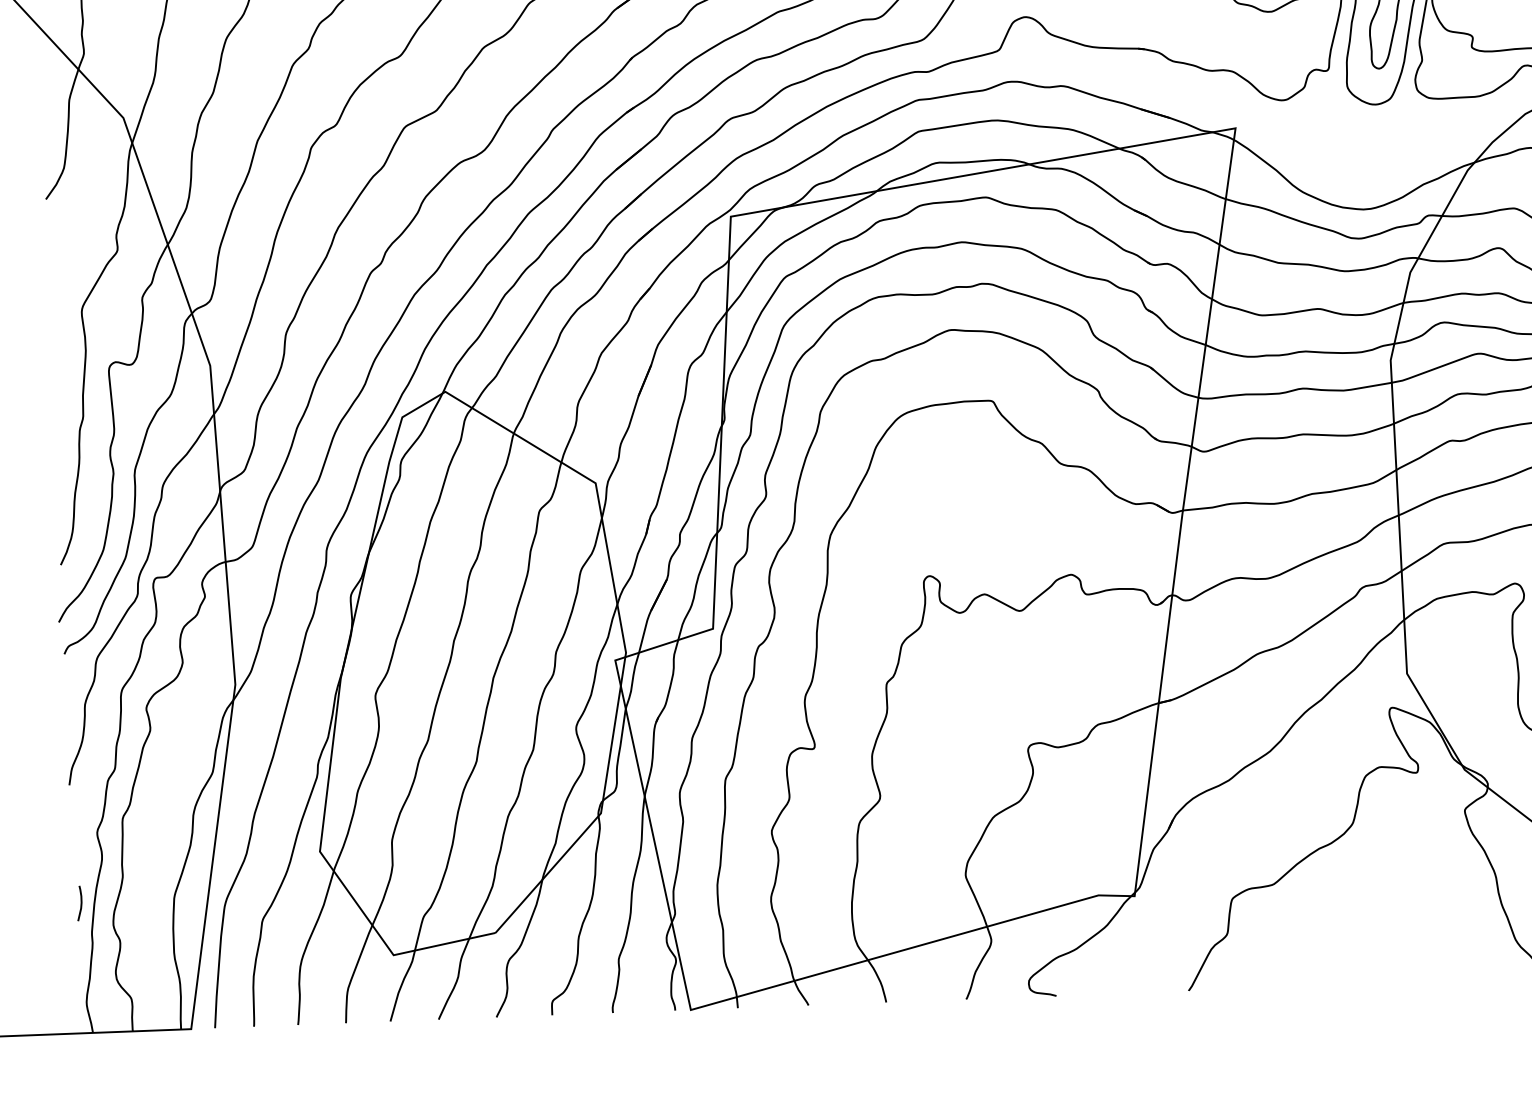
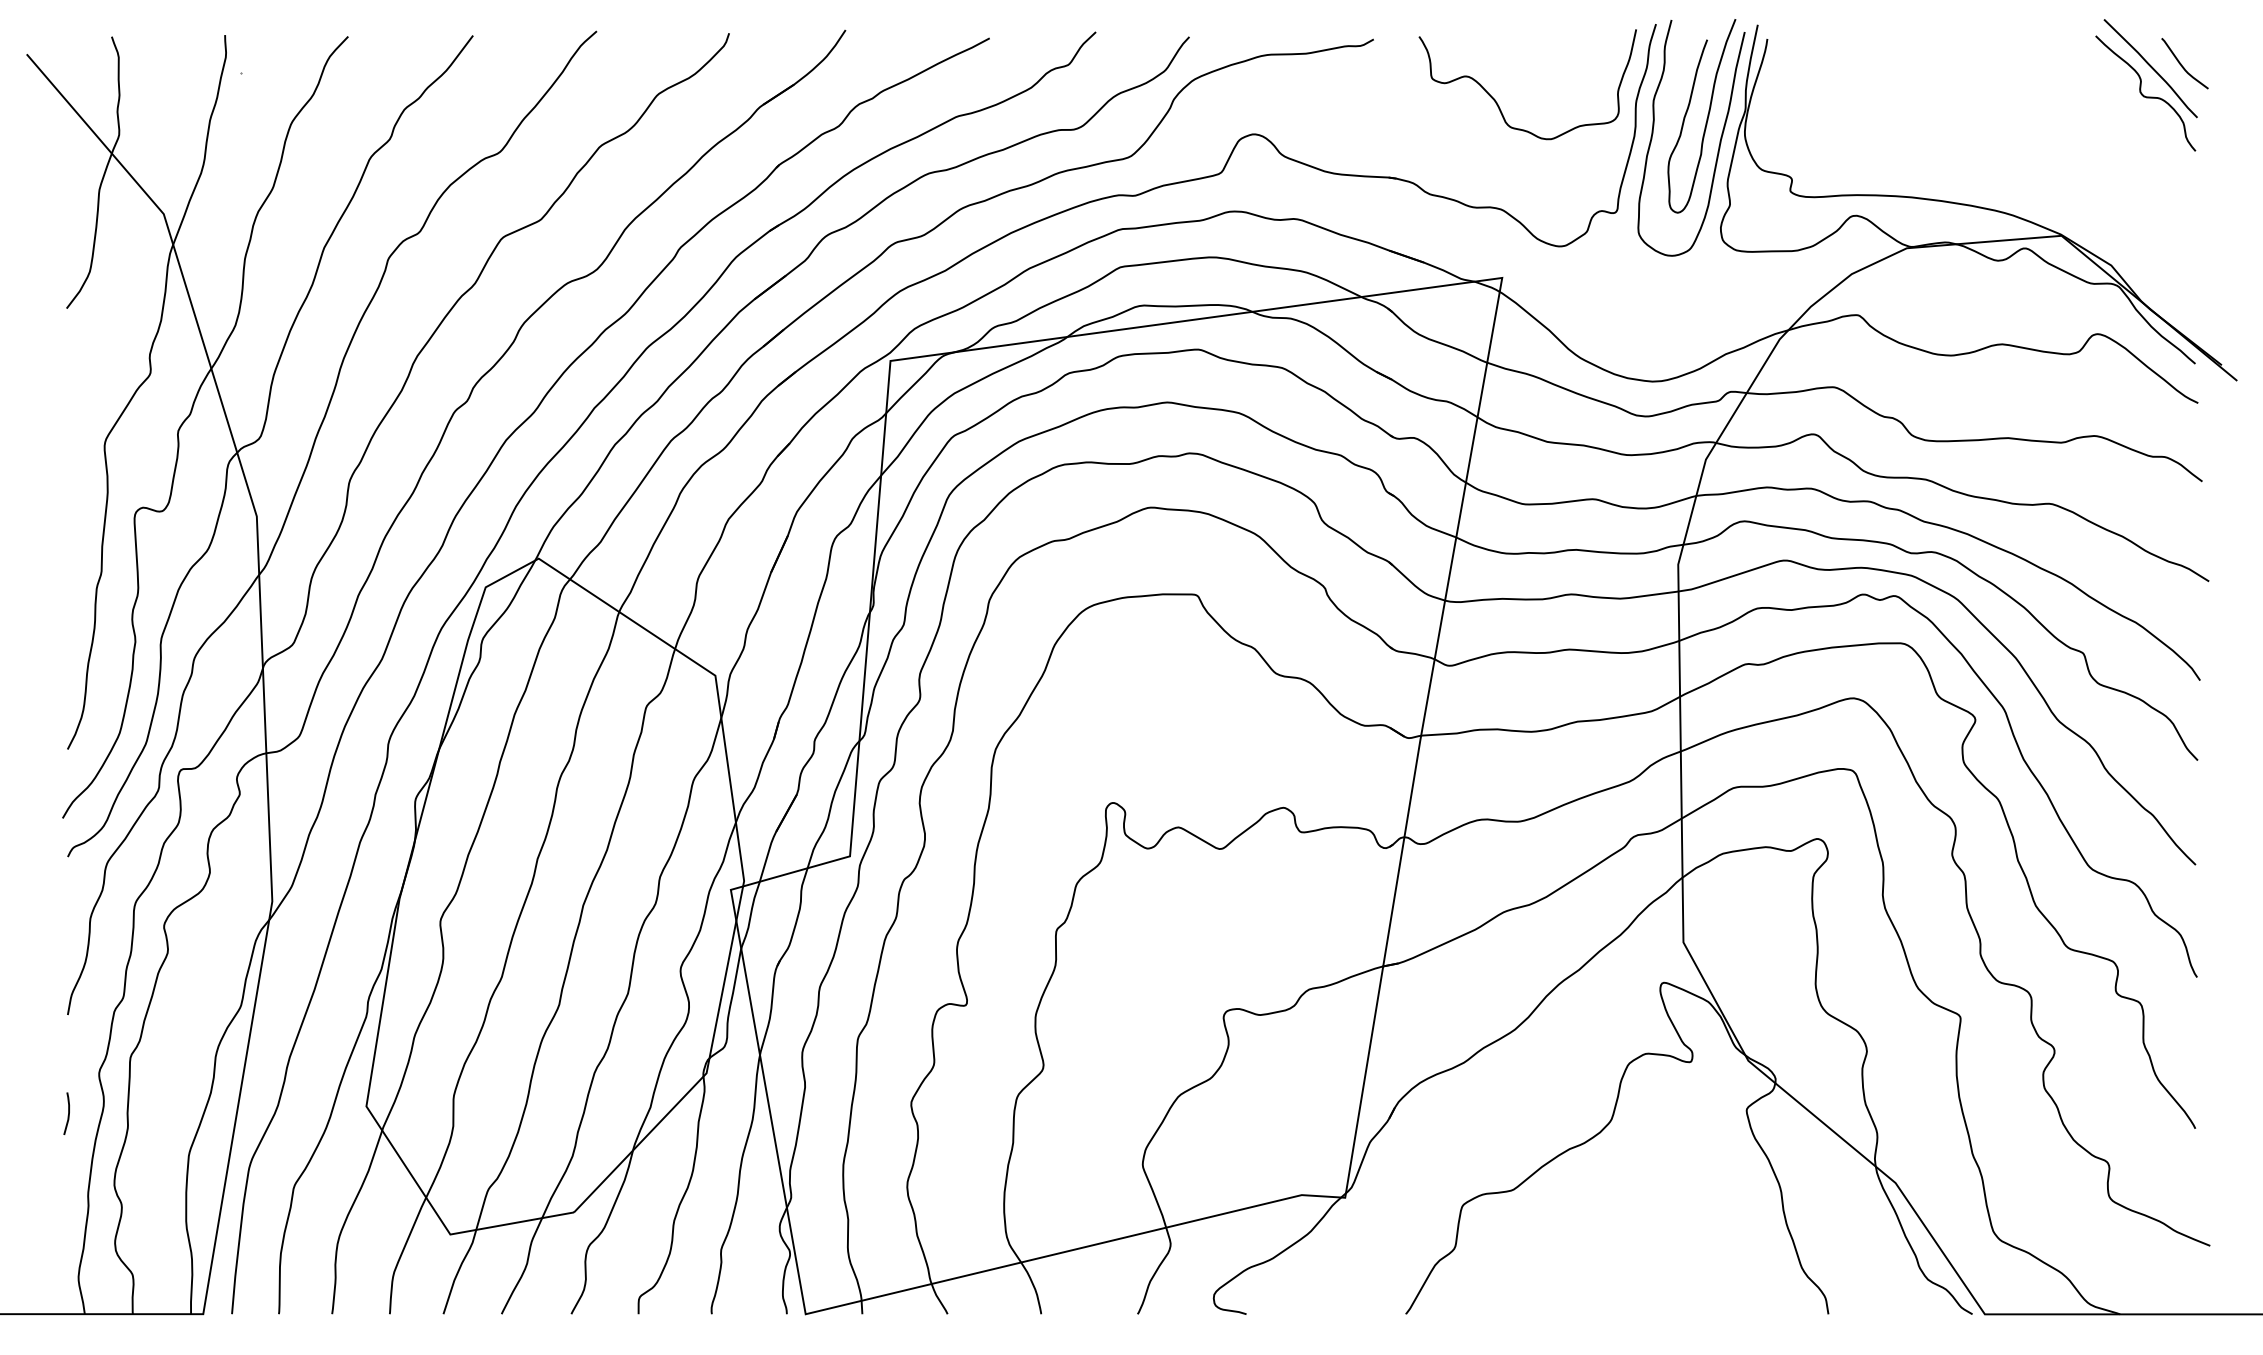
curve: (81, 903) -> (68, 1113), moved

